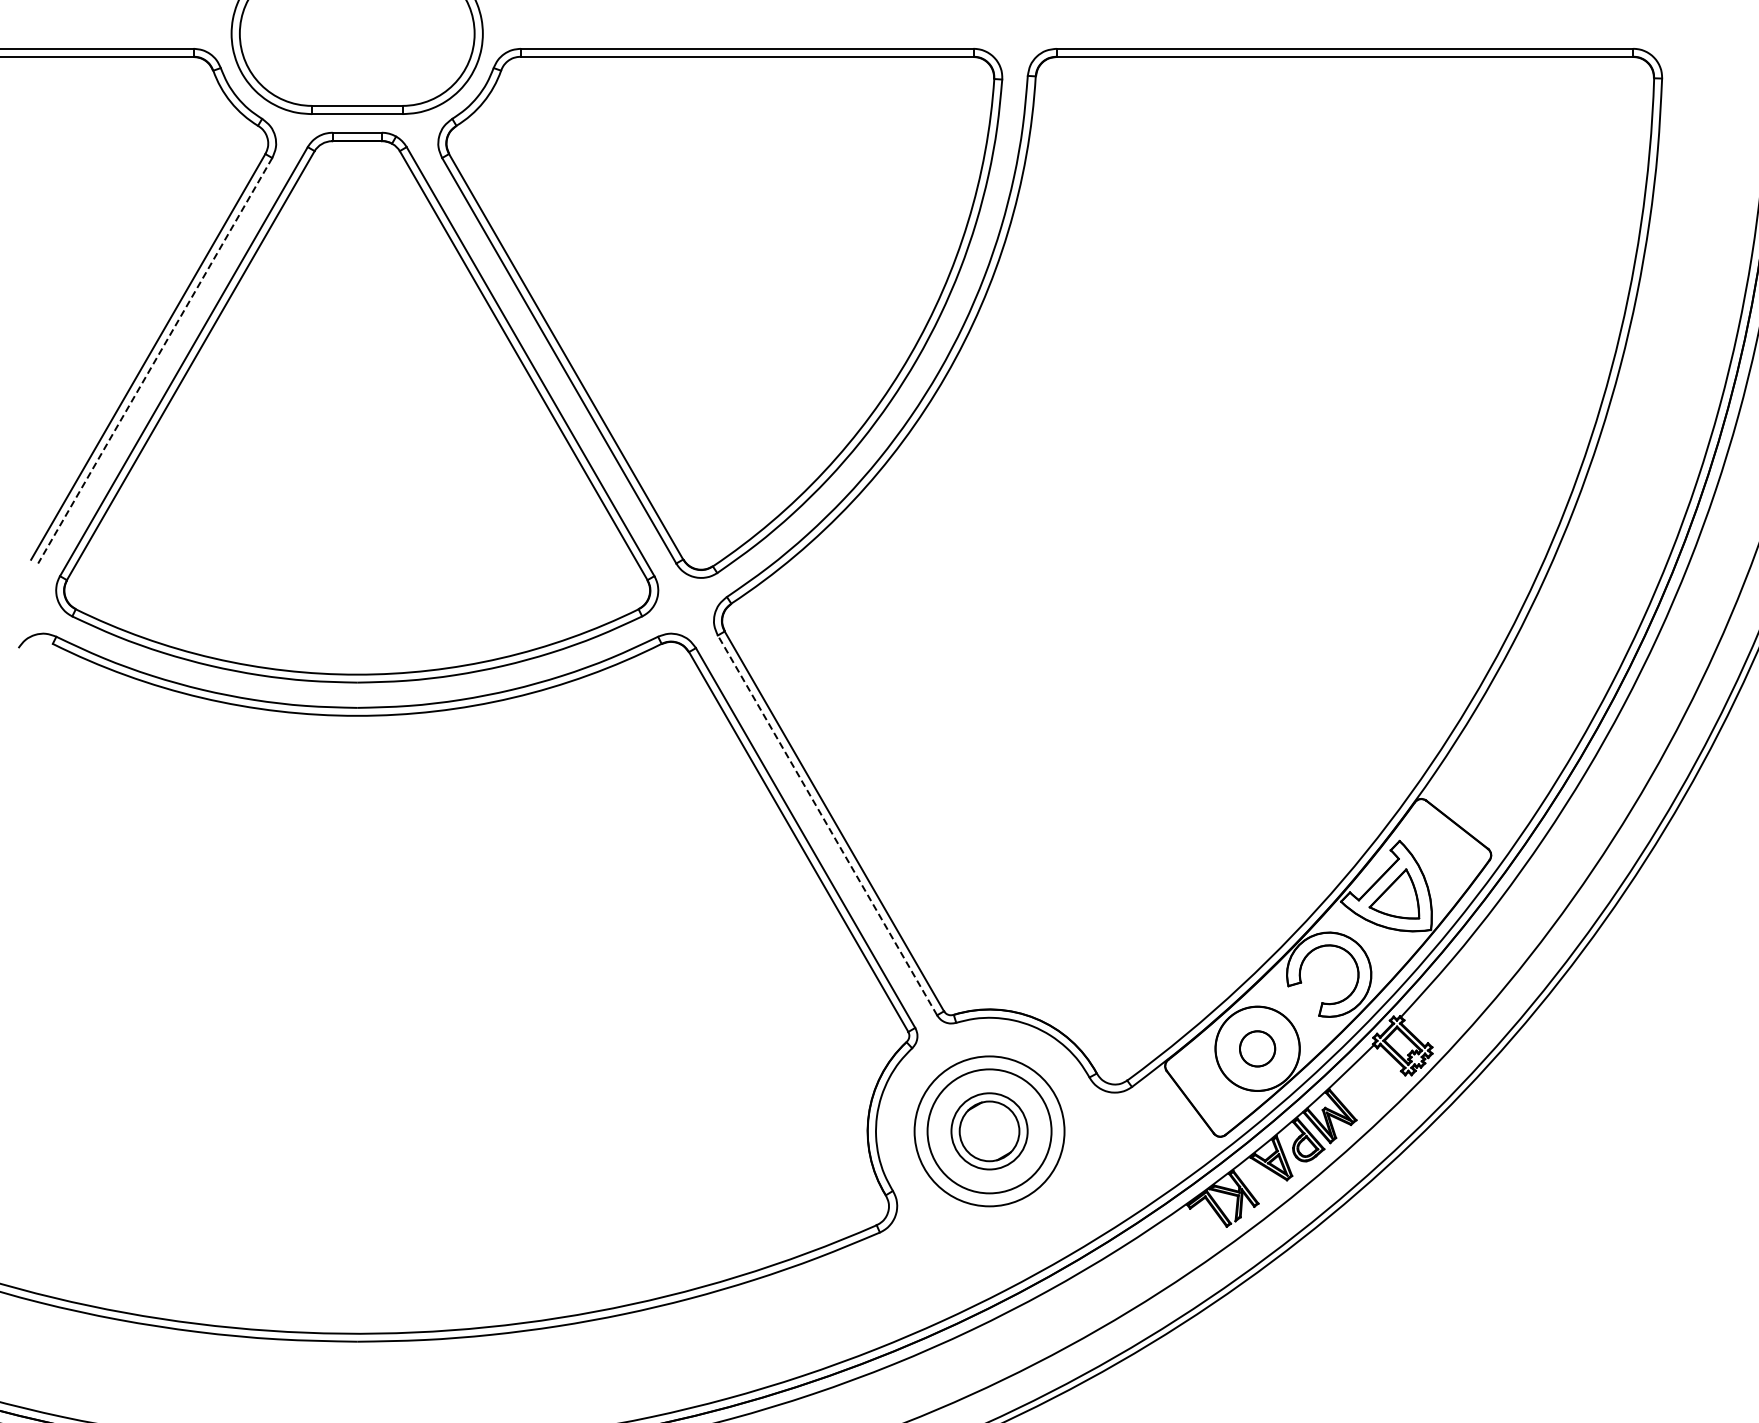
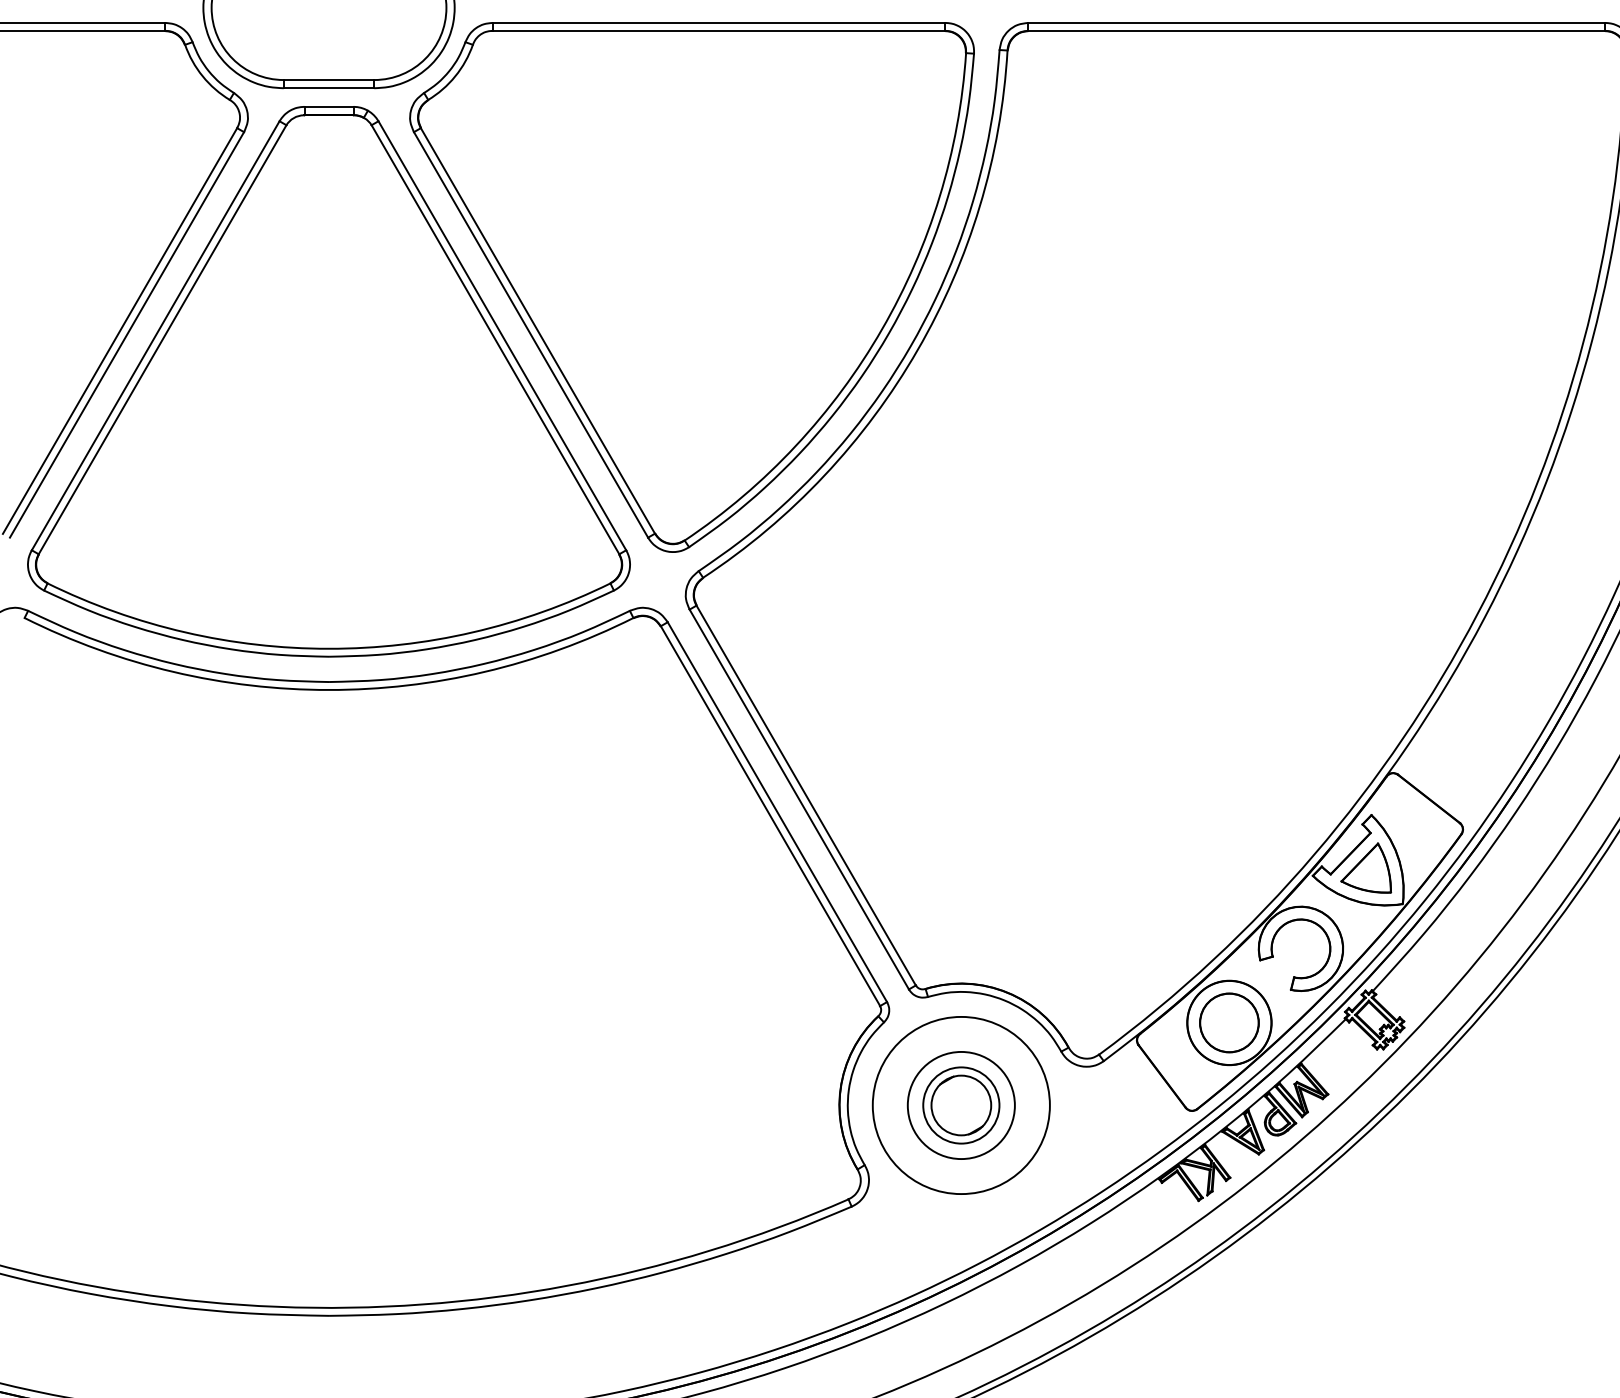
line: (154, 361) -> (126, 335), dashed -> solid
line: (827, 824) -> (799, 798), dashed -> solid
part: (1257, 1048) -> (1229, 1022), size x1.67
circle: (989, 1130) -> (961, 1104), size x0.71
circle: (989, 1130) -> (961, 1104), size x1.43

